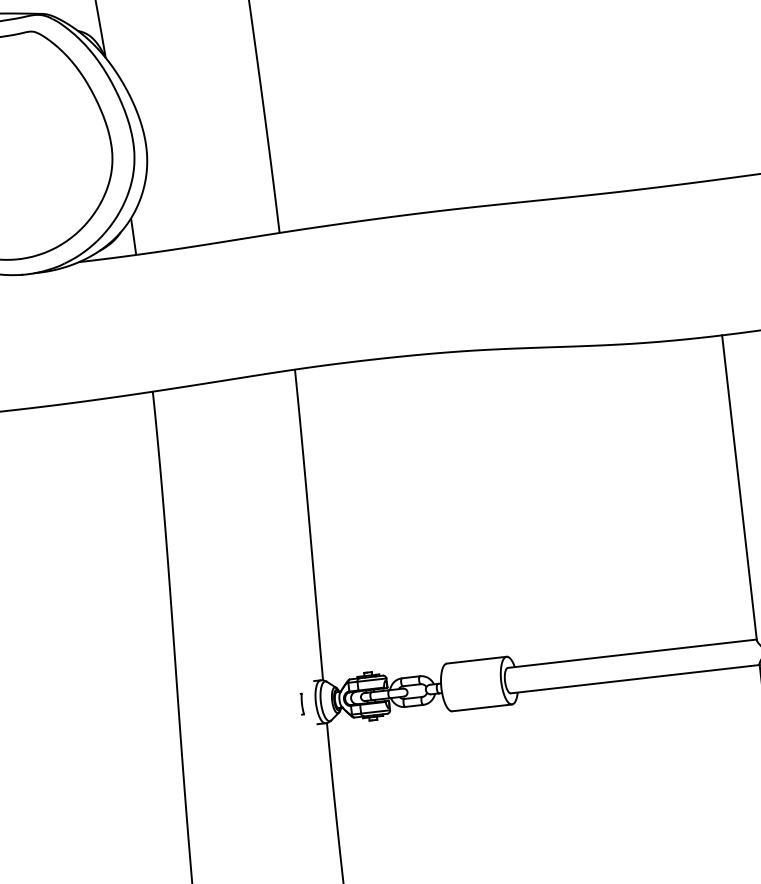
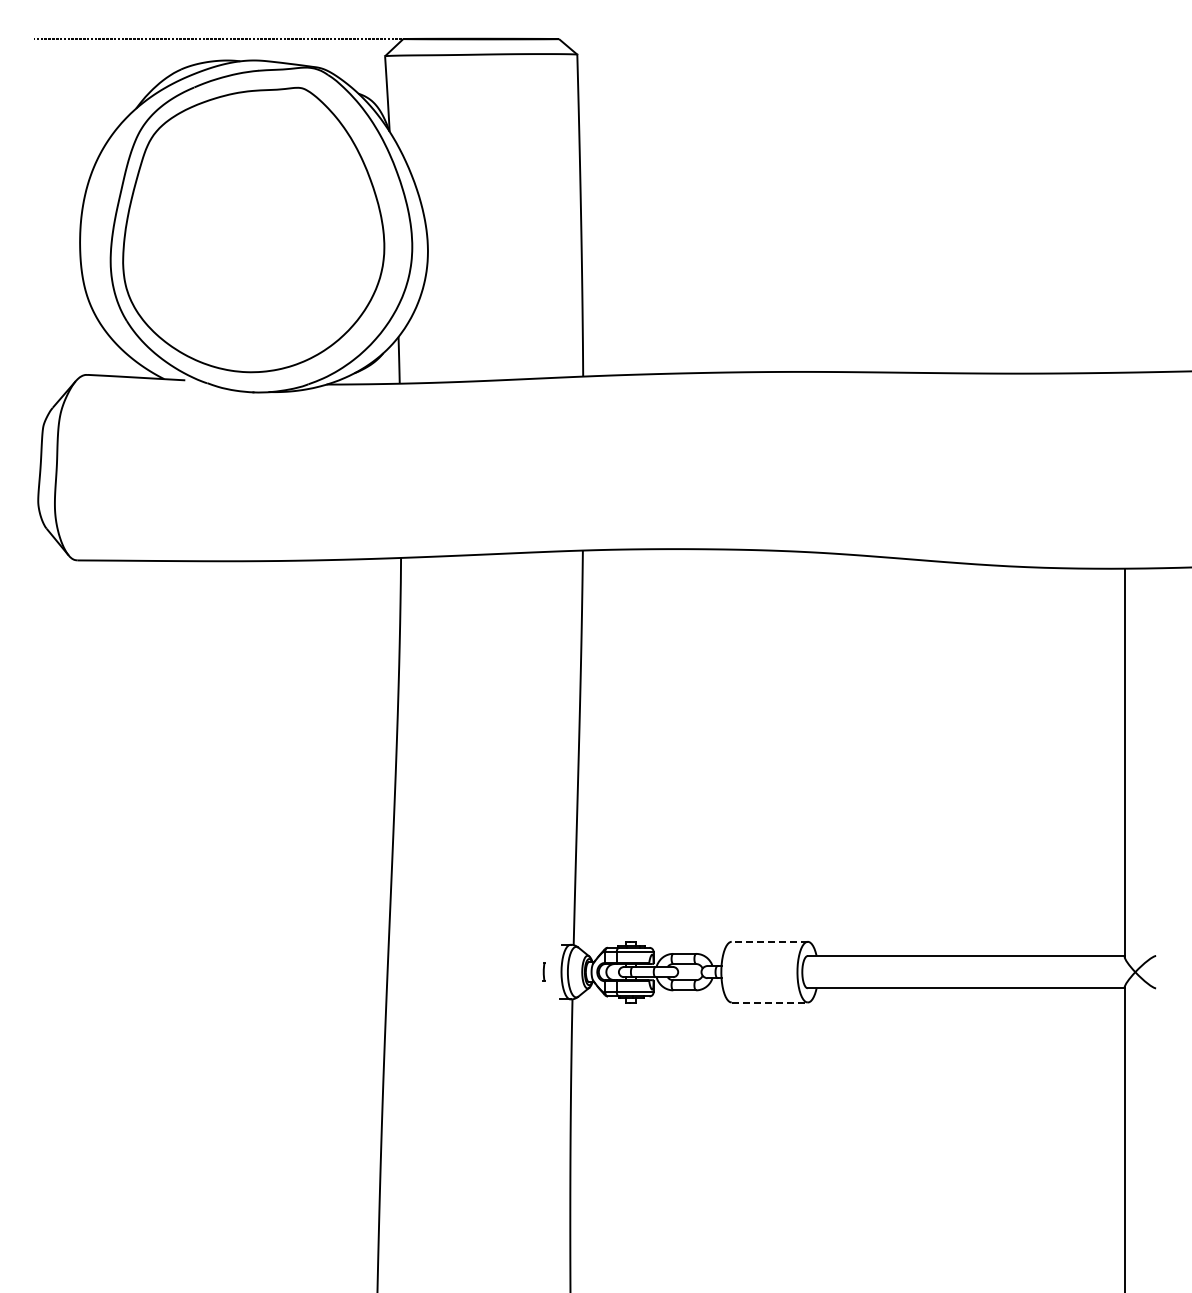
line: (476, 659) -> (769, 941), solid -> dashed
part: (301, 703) -> (543, 971), size x0.7
line: (482, 707) -> (770, 1002), solid -> dashed

